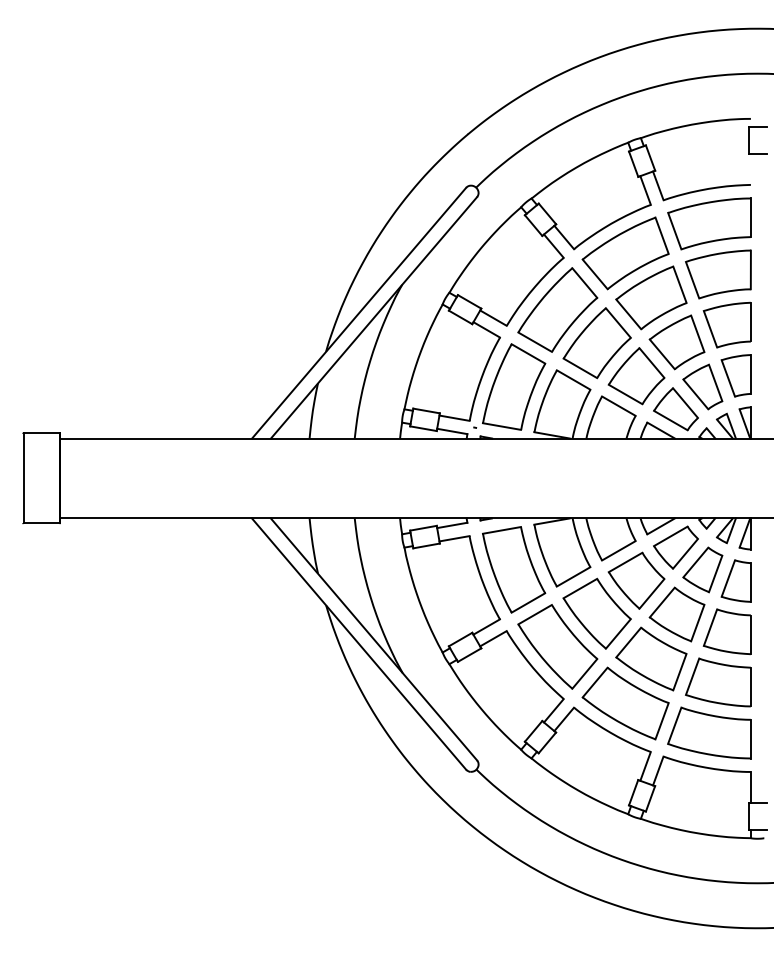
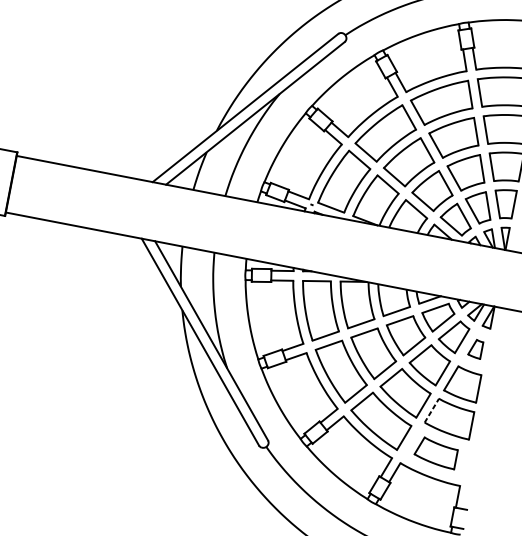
part: (735, 580) -> (475, 348), size x0.6
line: (692, 676) -> (431, 410), solid -> dashed
part: (709, 732) -> (436, 452), size x0.7

